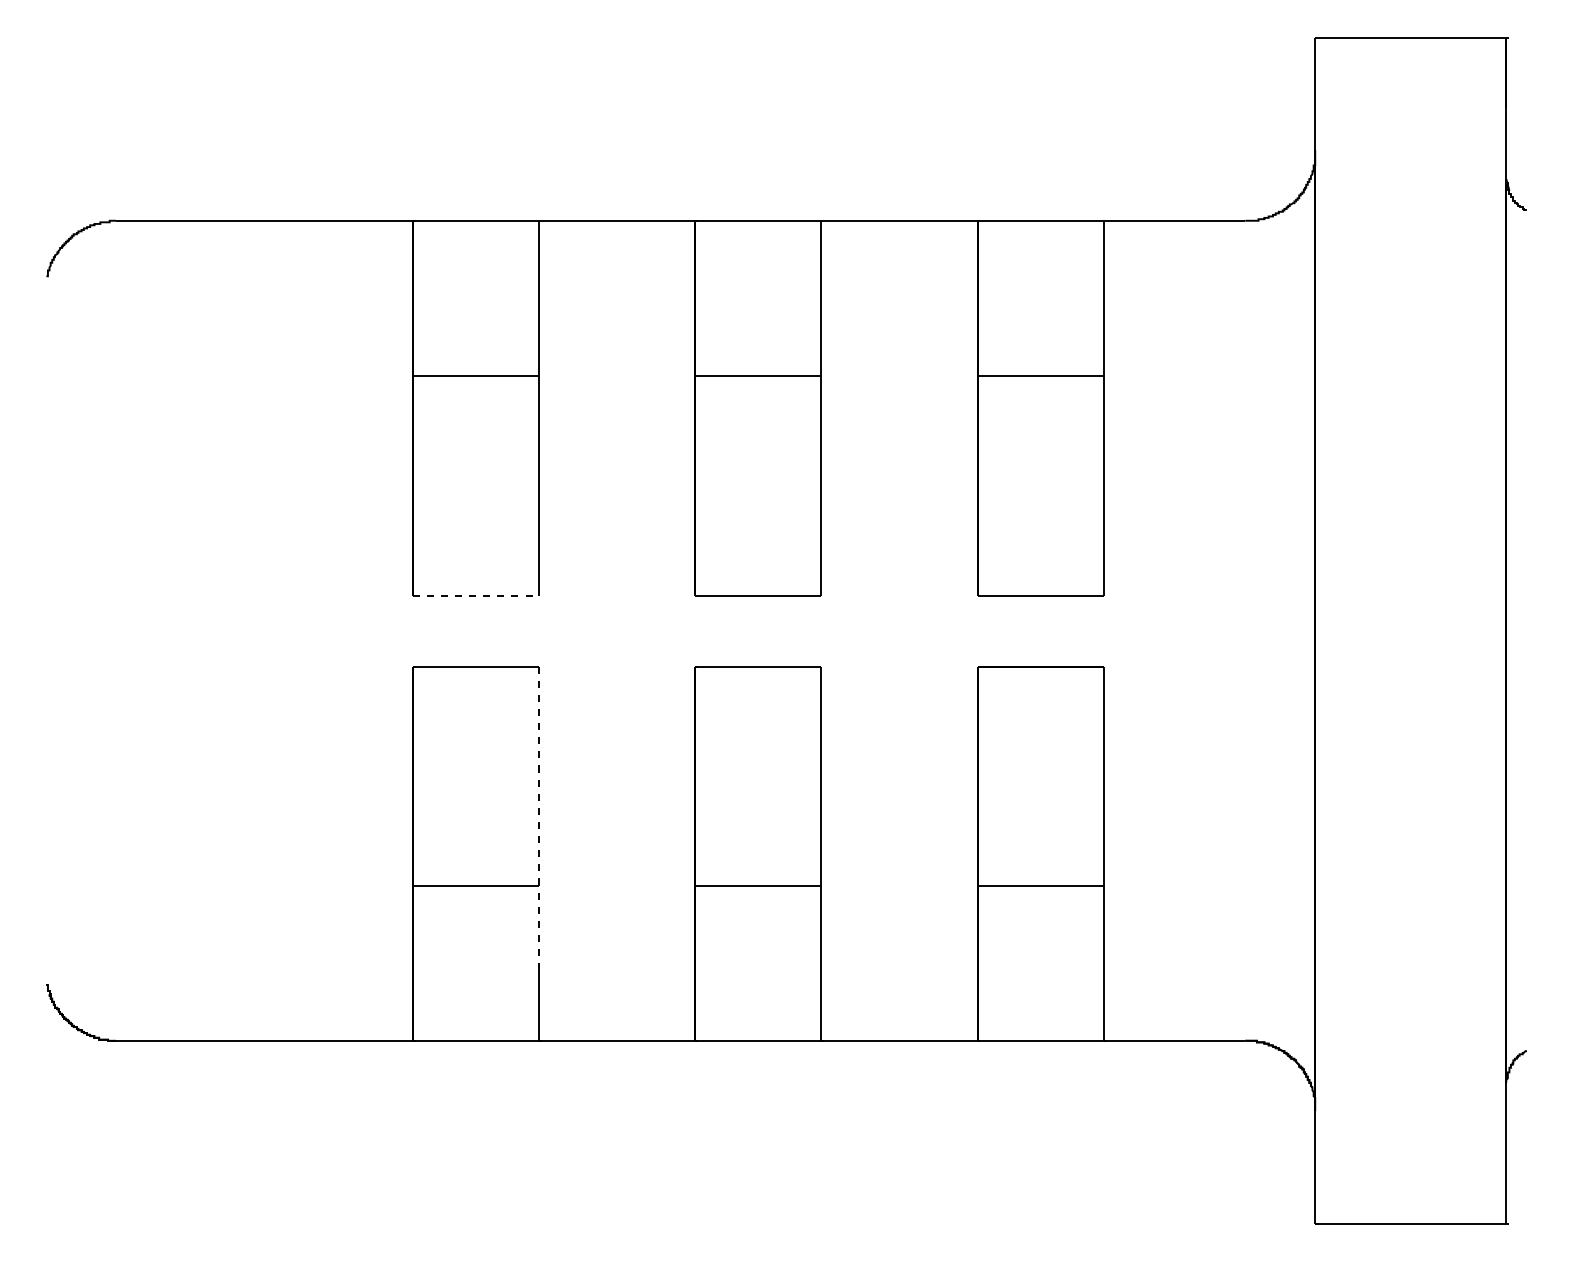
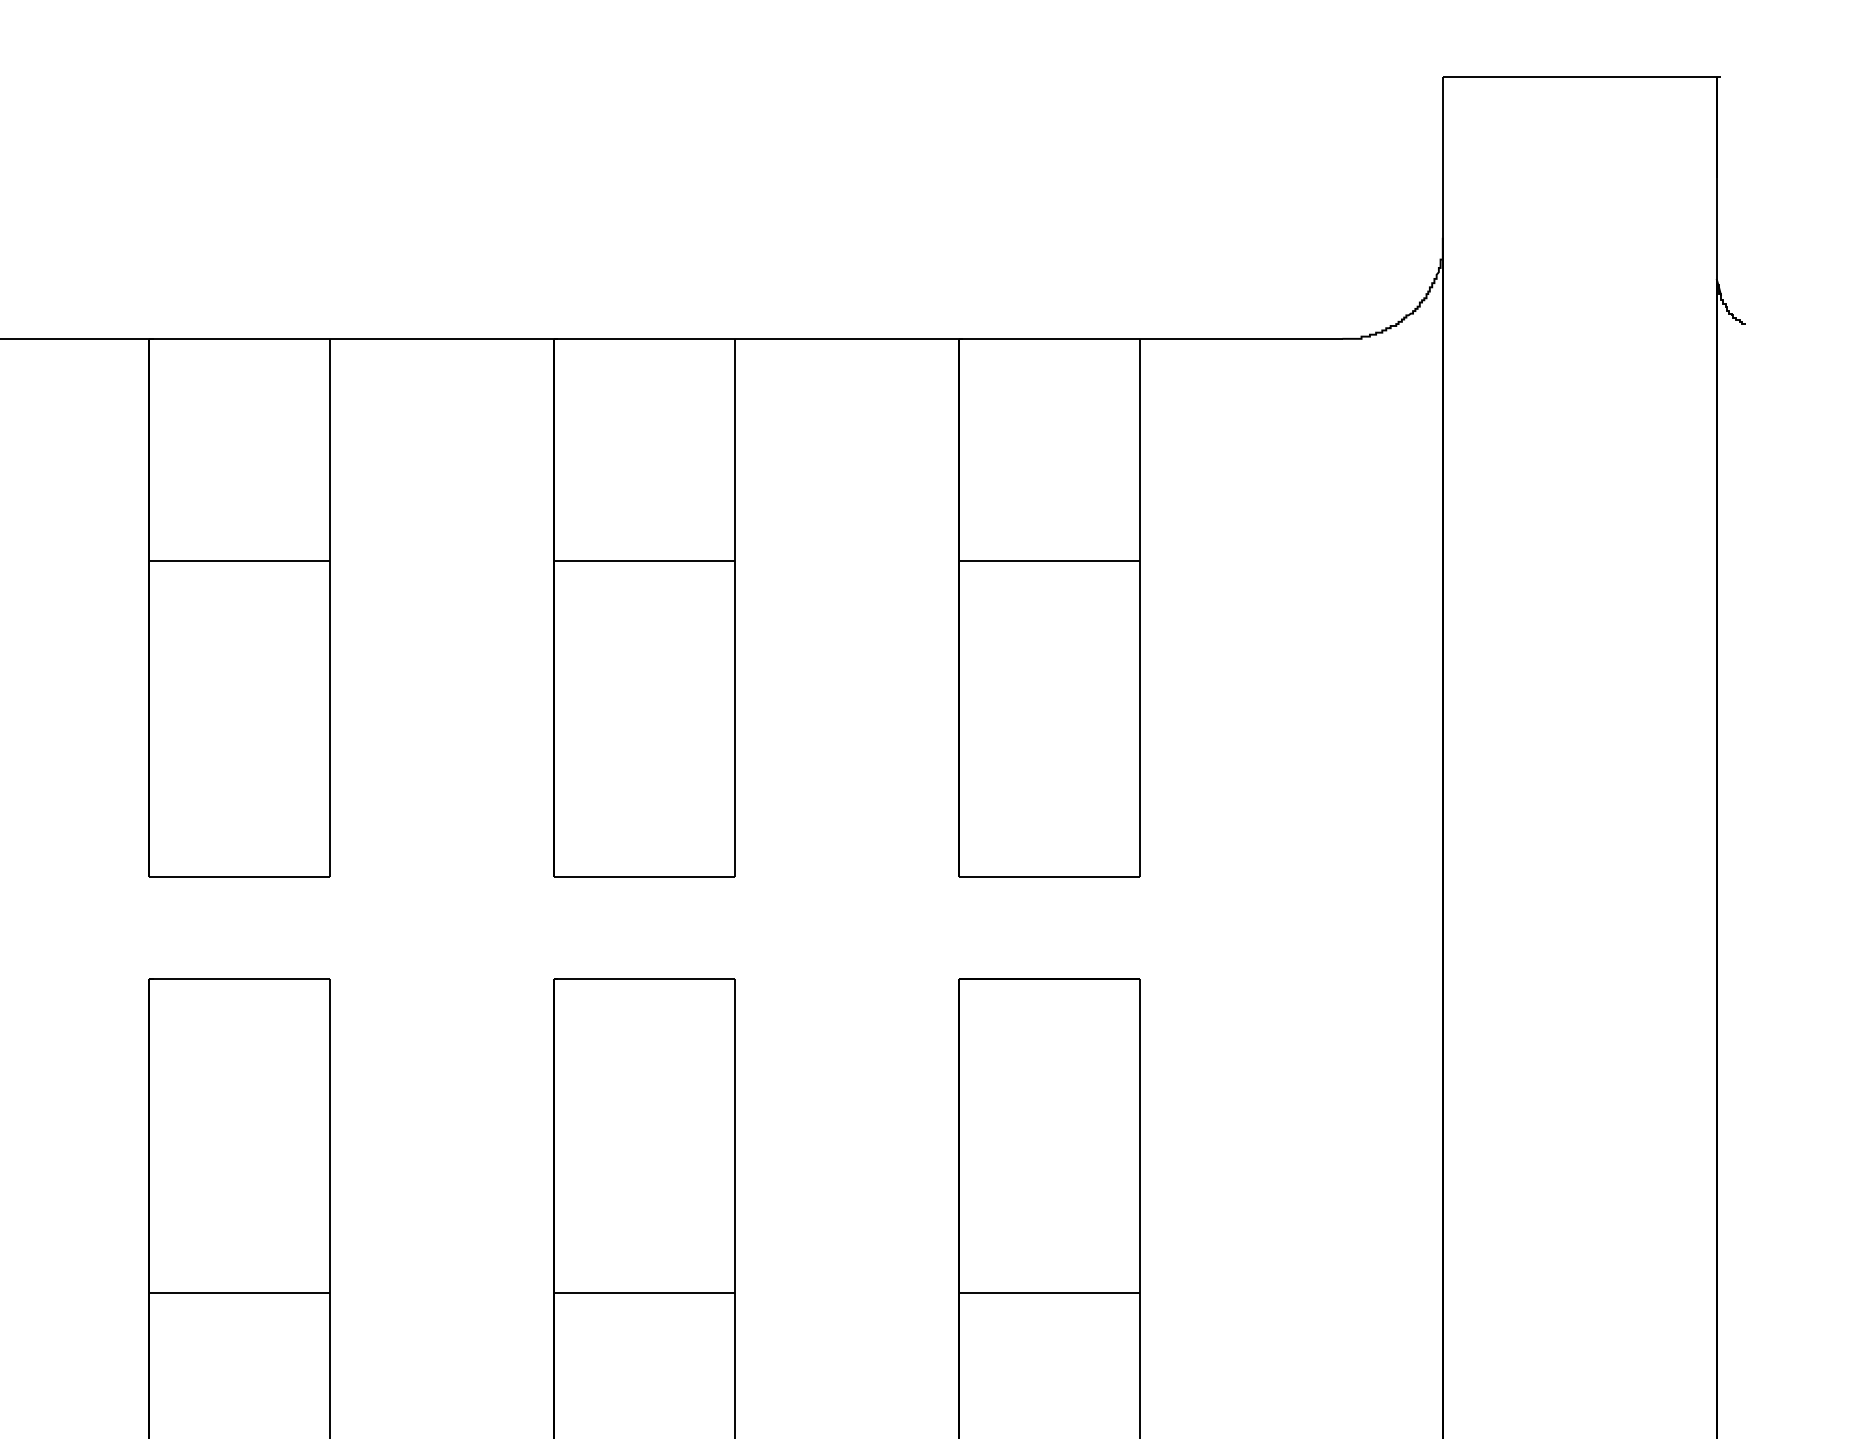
line: (476, 596) -> (240, 877), dashed -> solid
line: (539, 818) -> (330, 1195), dashed -> solid

